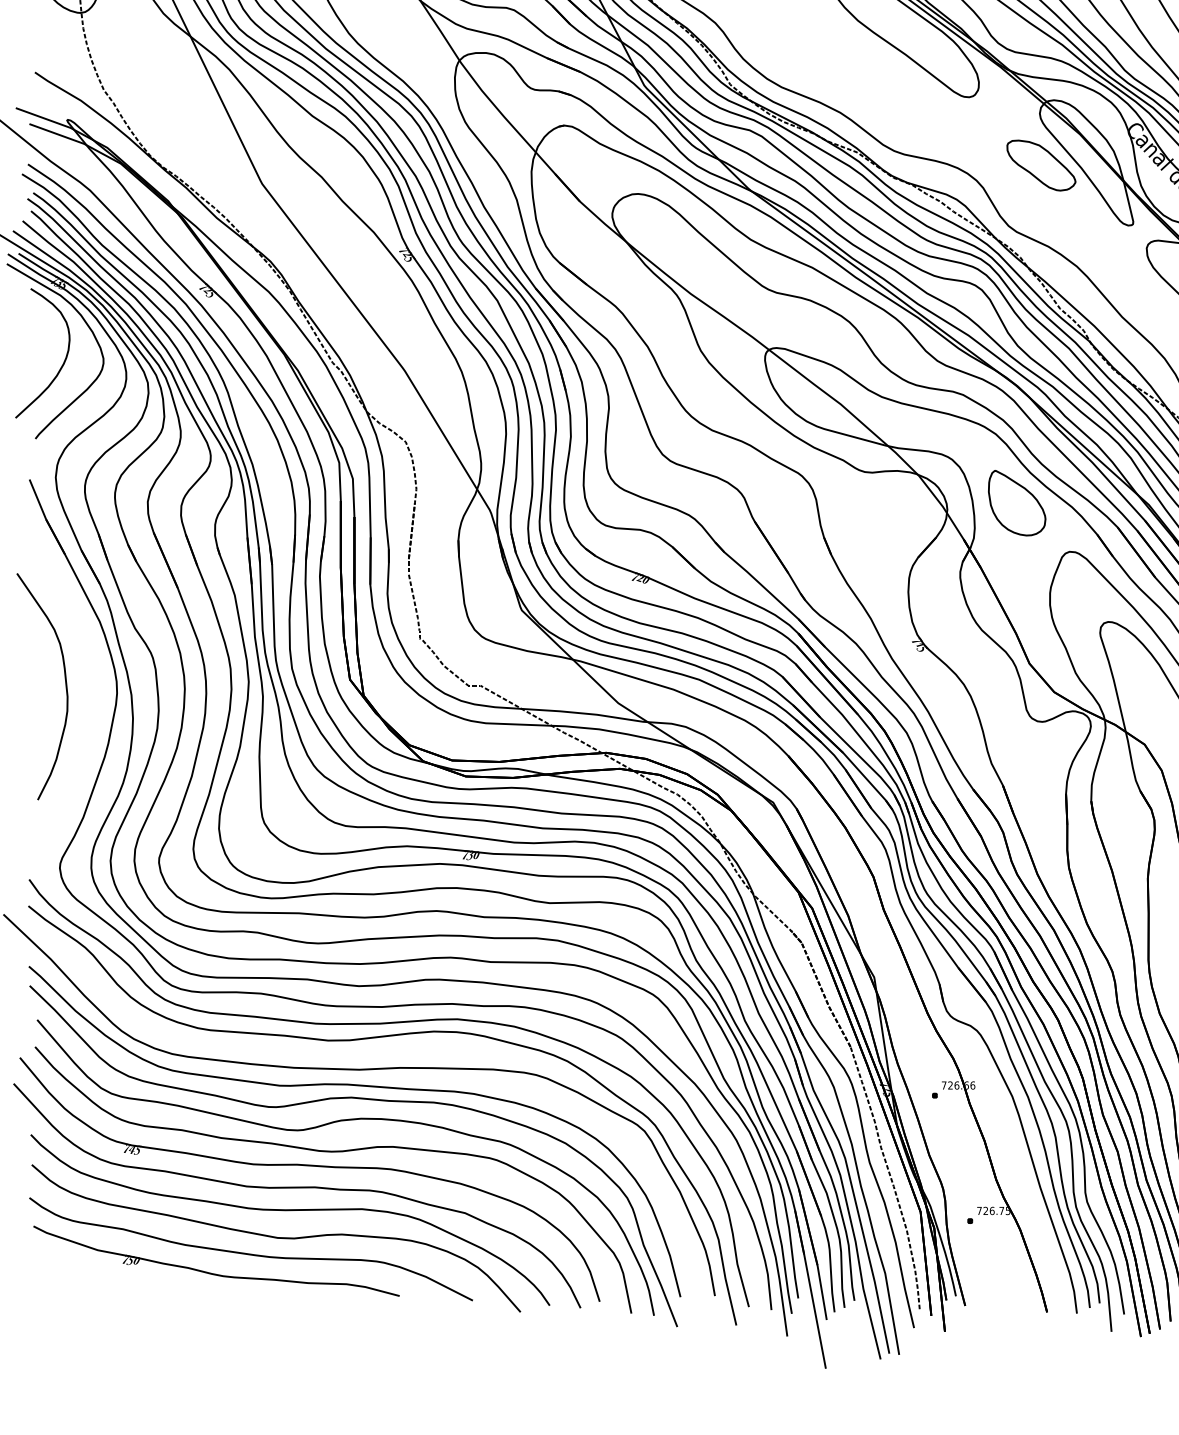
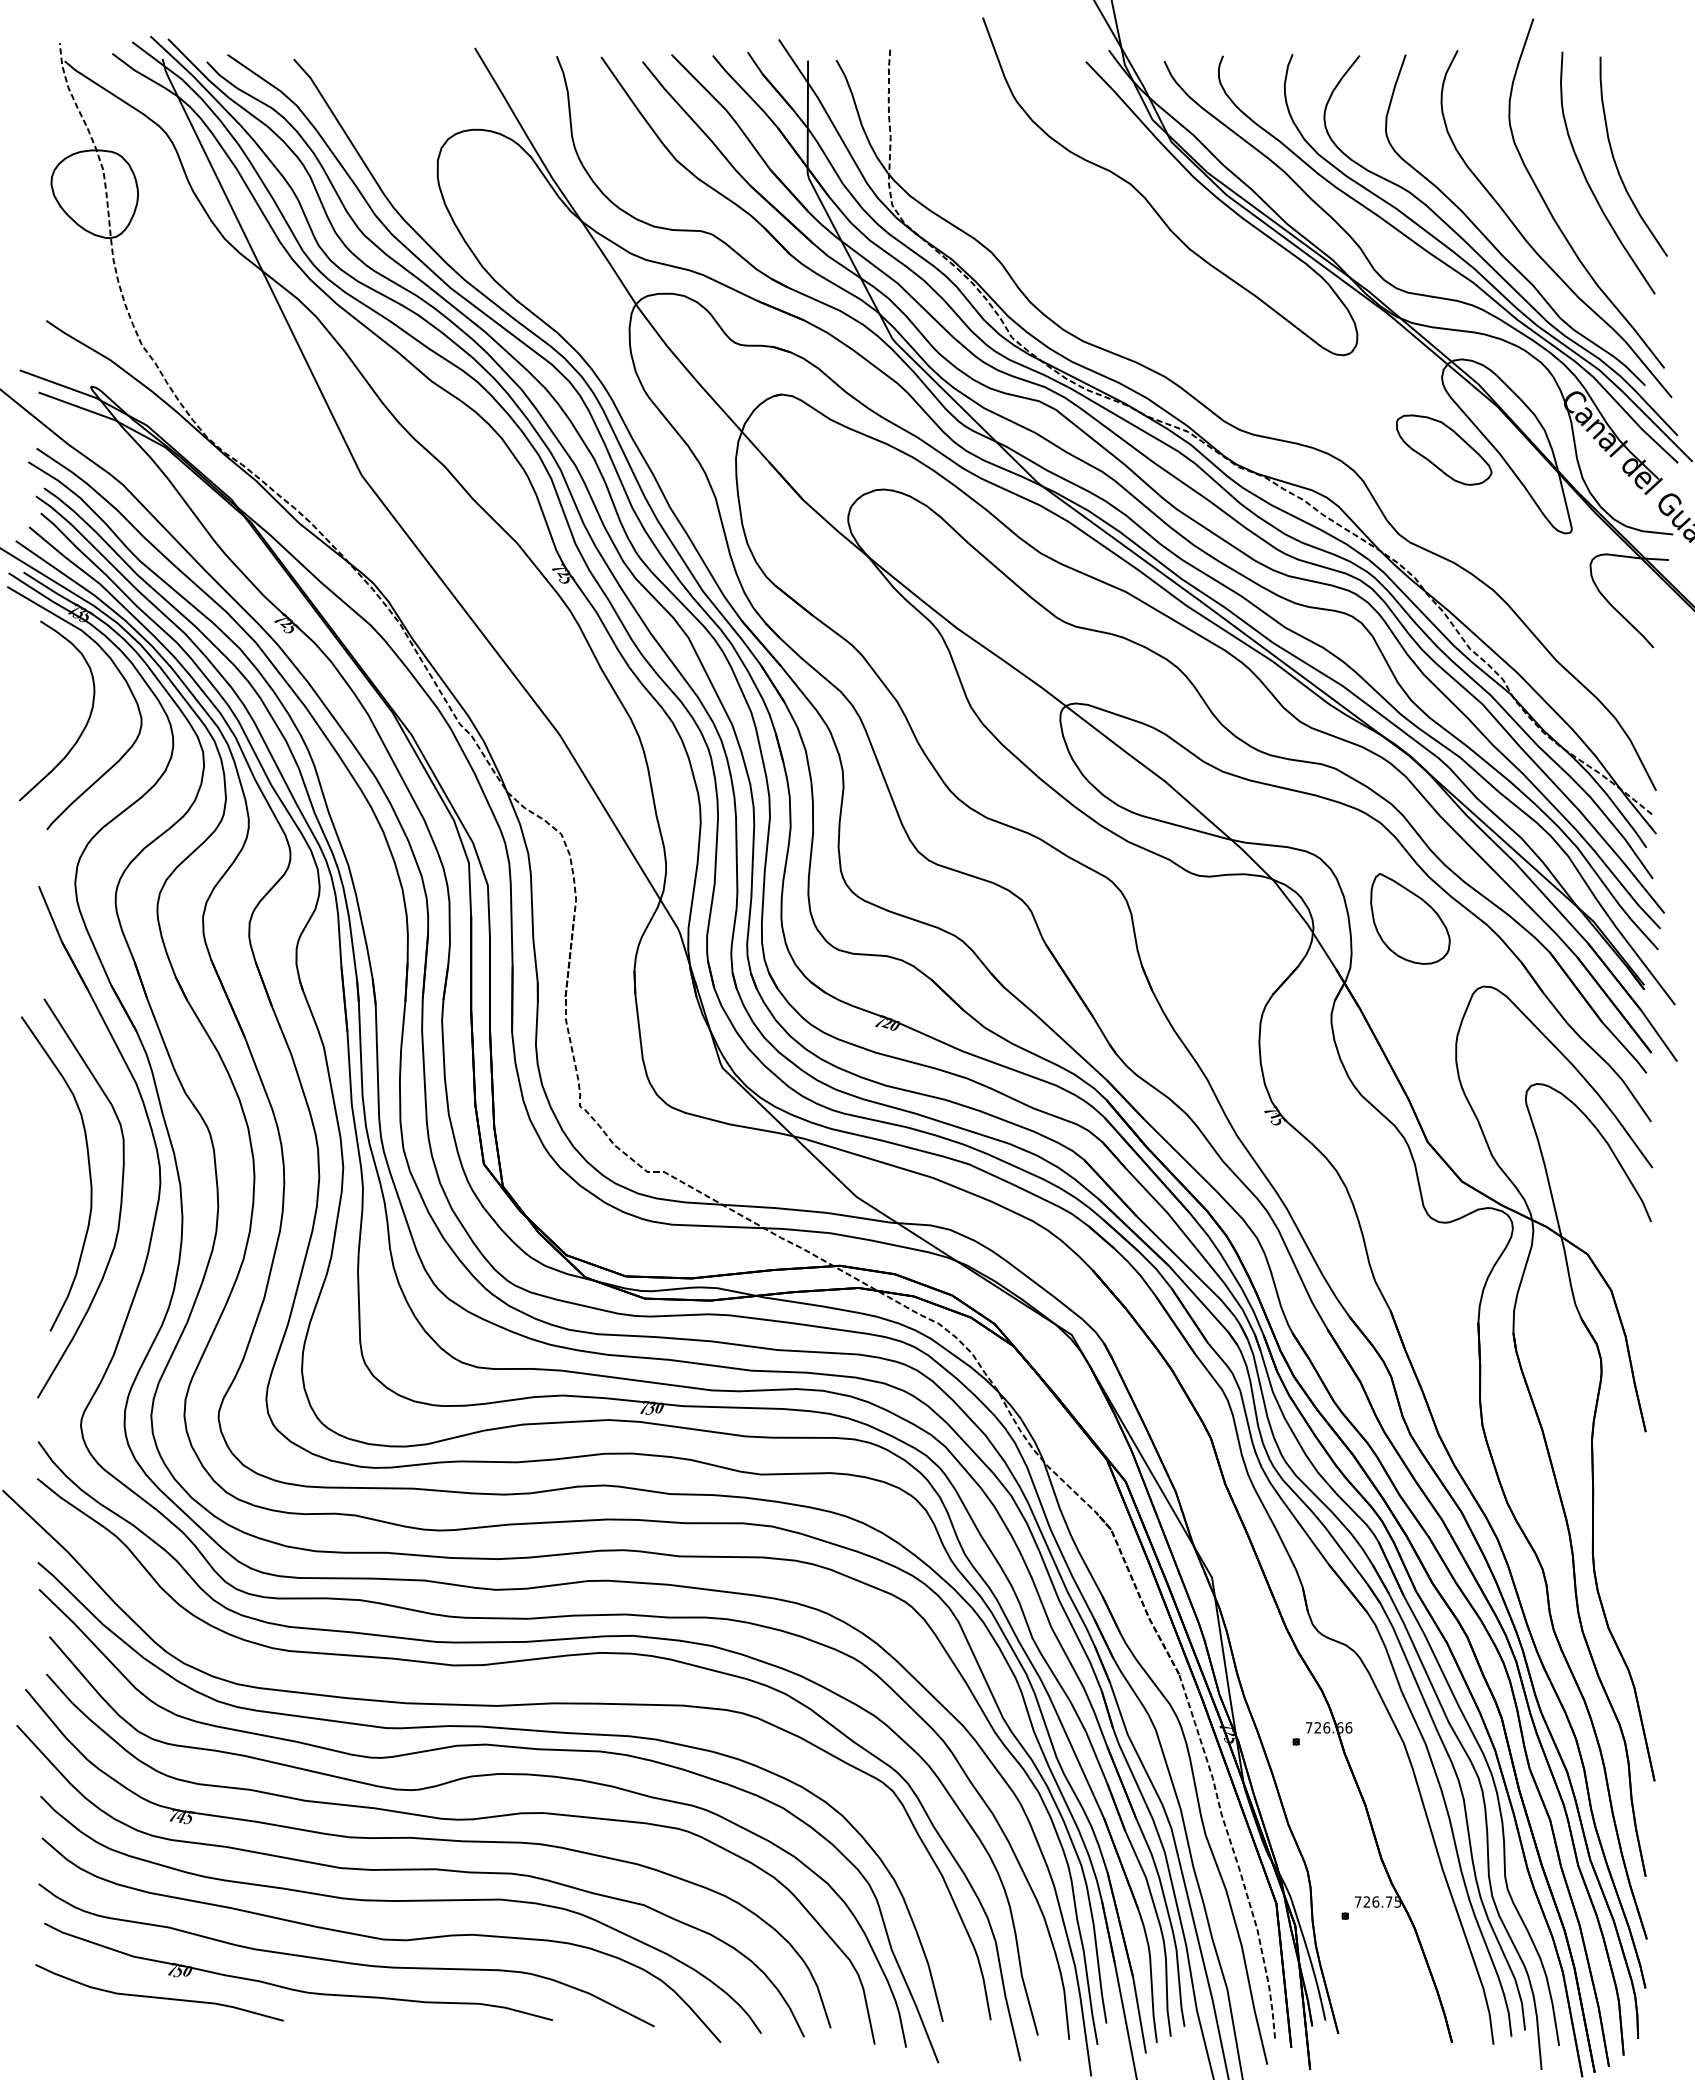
curve: (88, 704) -> (120, 1198), added
curve: (115, 1278) -> (158, 1996), added

